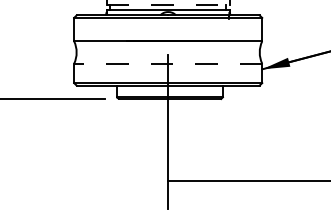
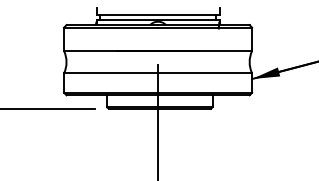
line: (168, 4) -> (158, 14), dashed -> solid
line: (167, 63) -> (157, 73), dashed -> solid

